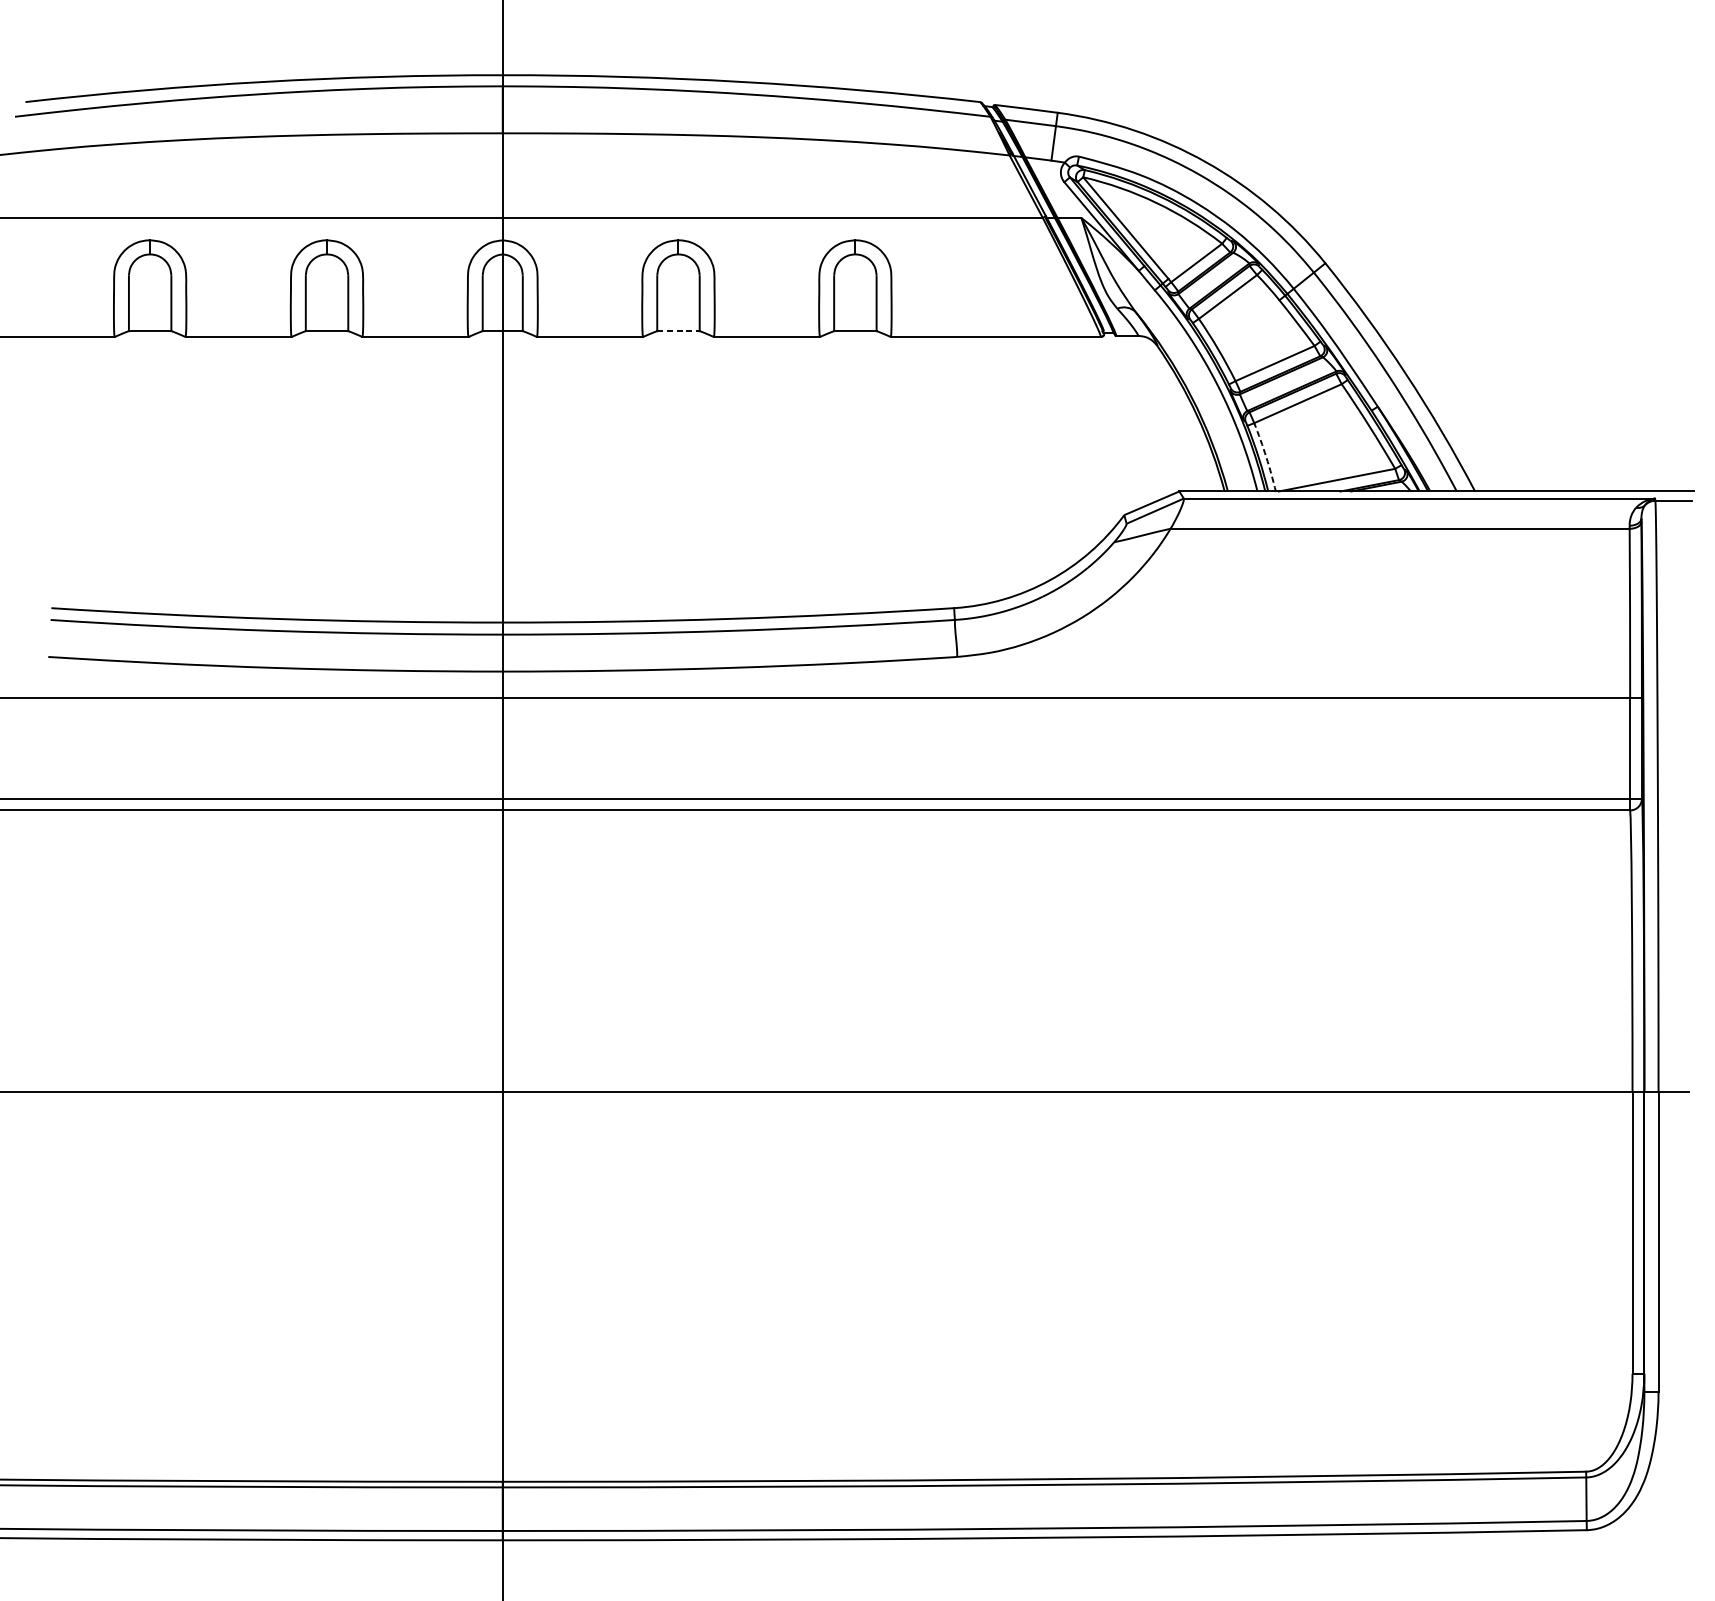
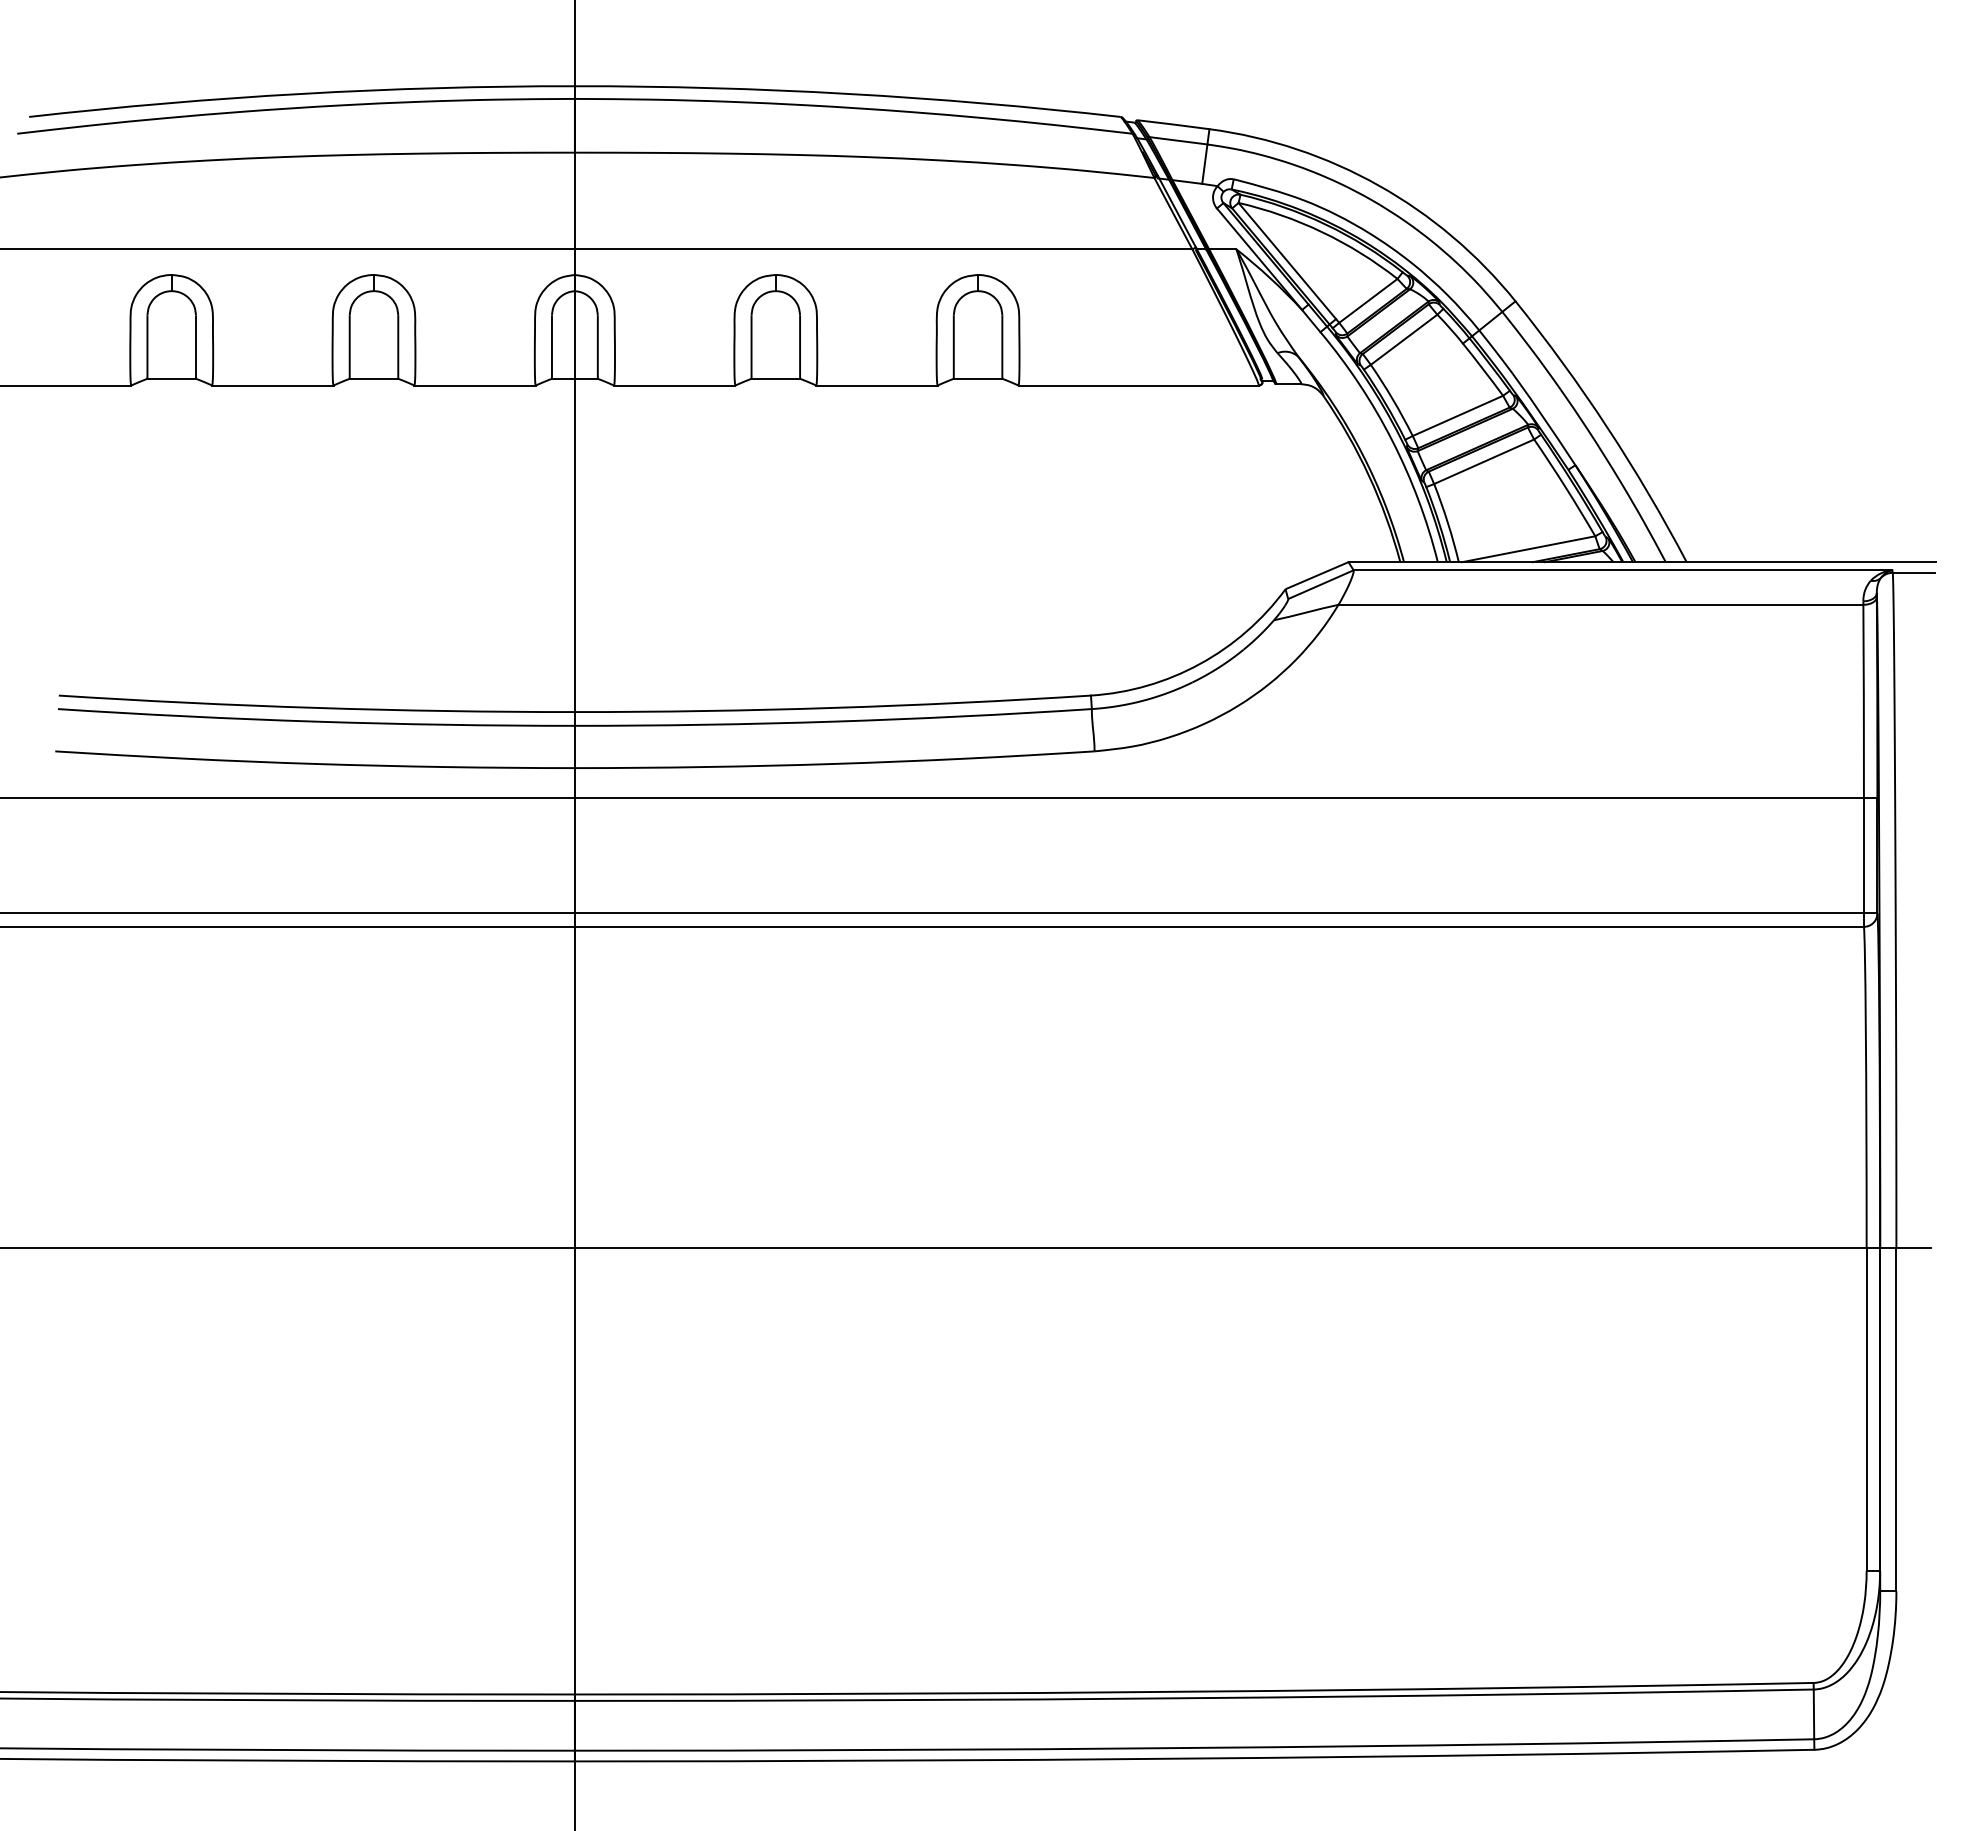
line: (679, 330) -> (776, 378), dashed -> solid
arc: (1265, 456) -> (1447, 522), dashed -> solid

